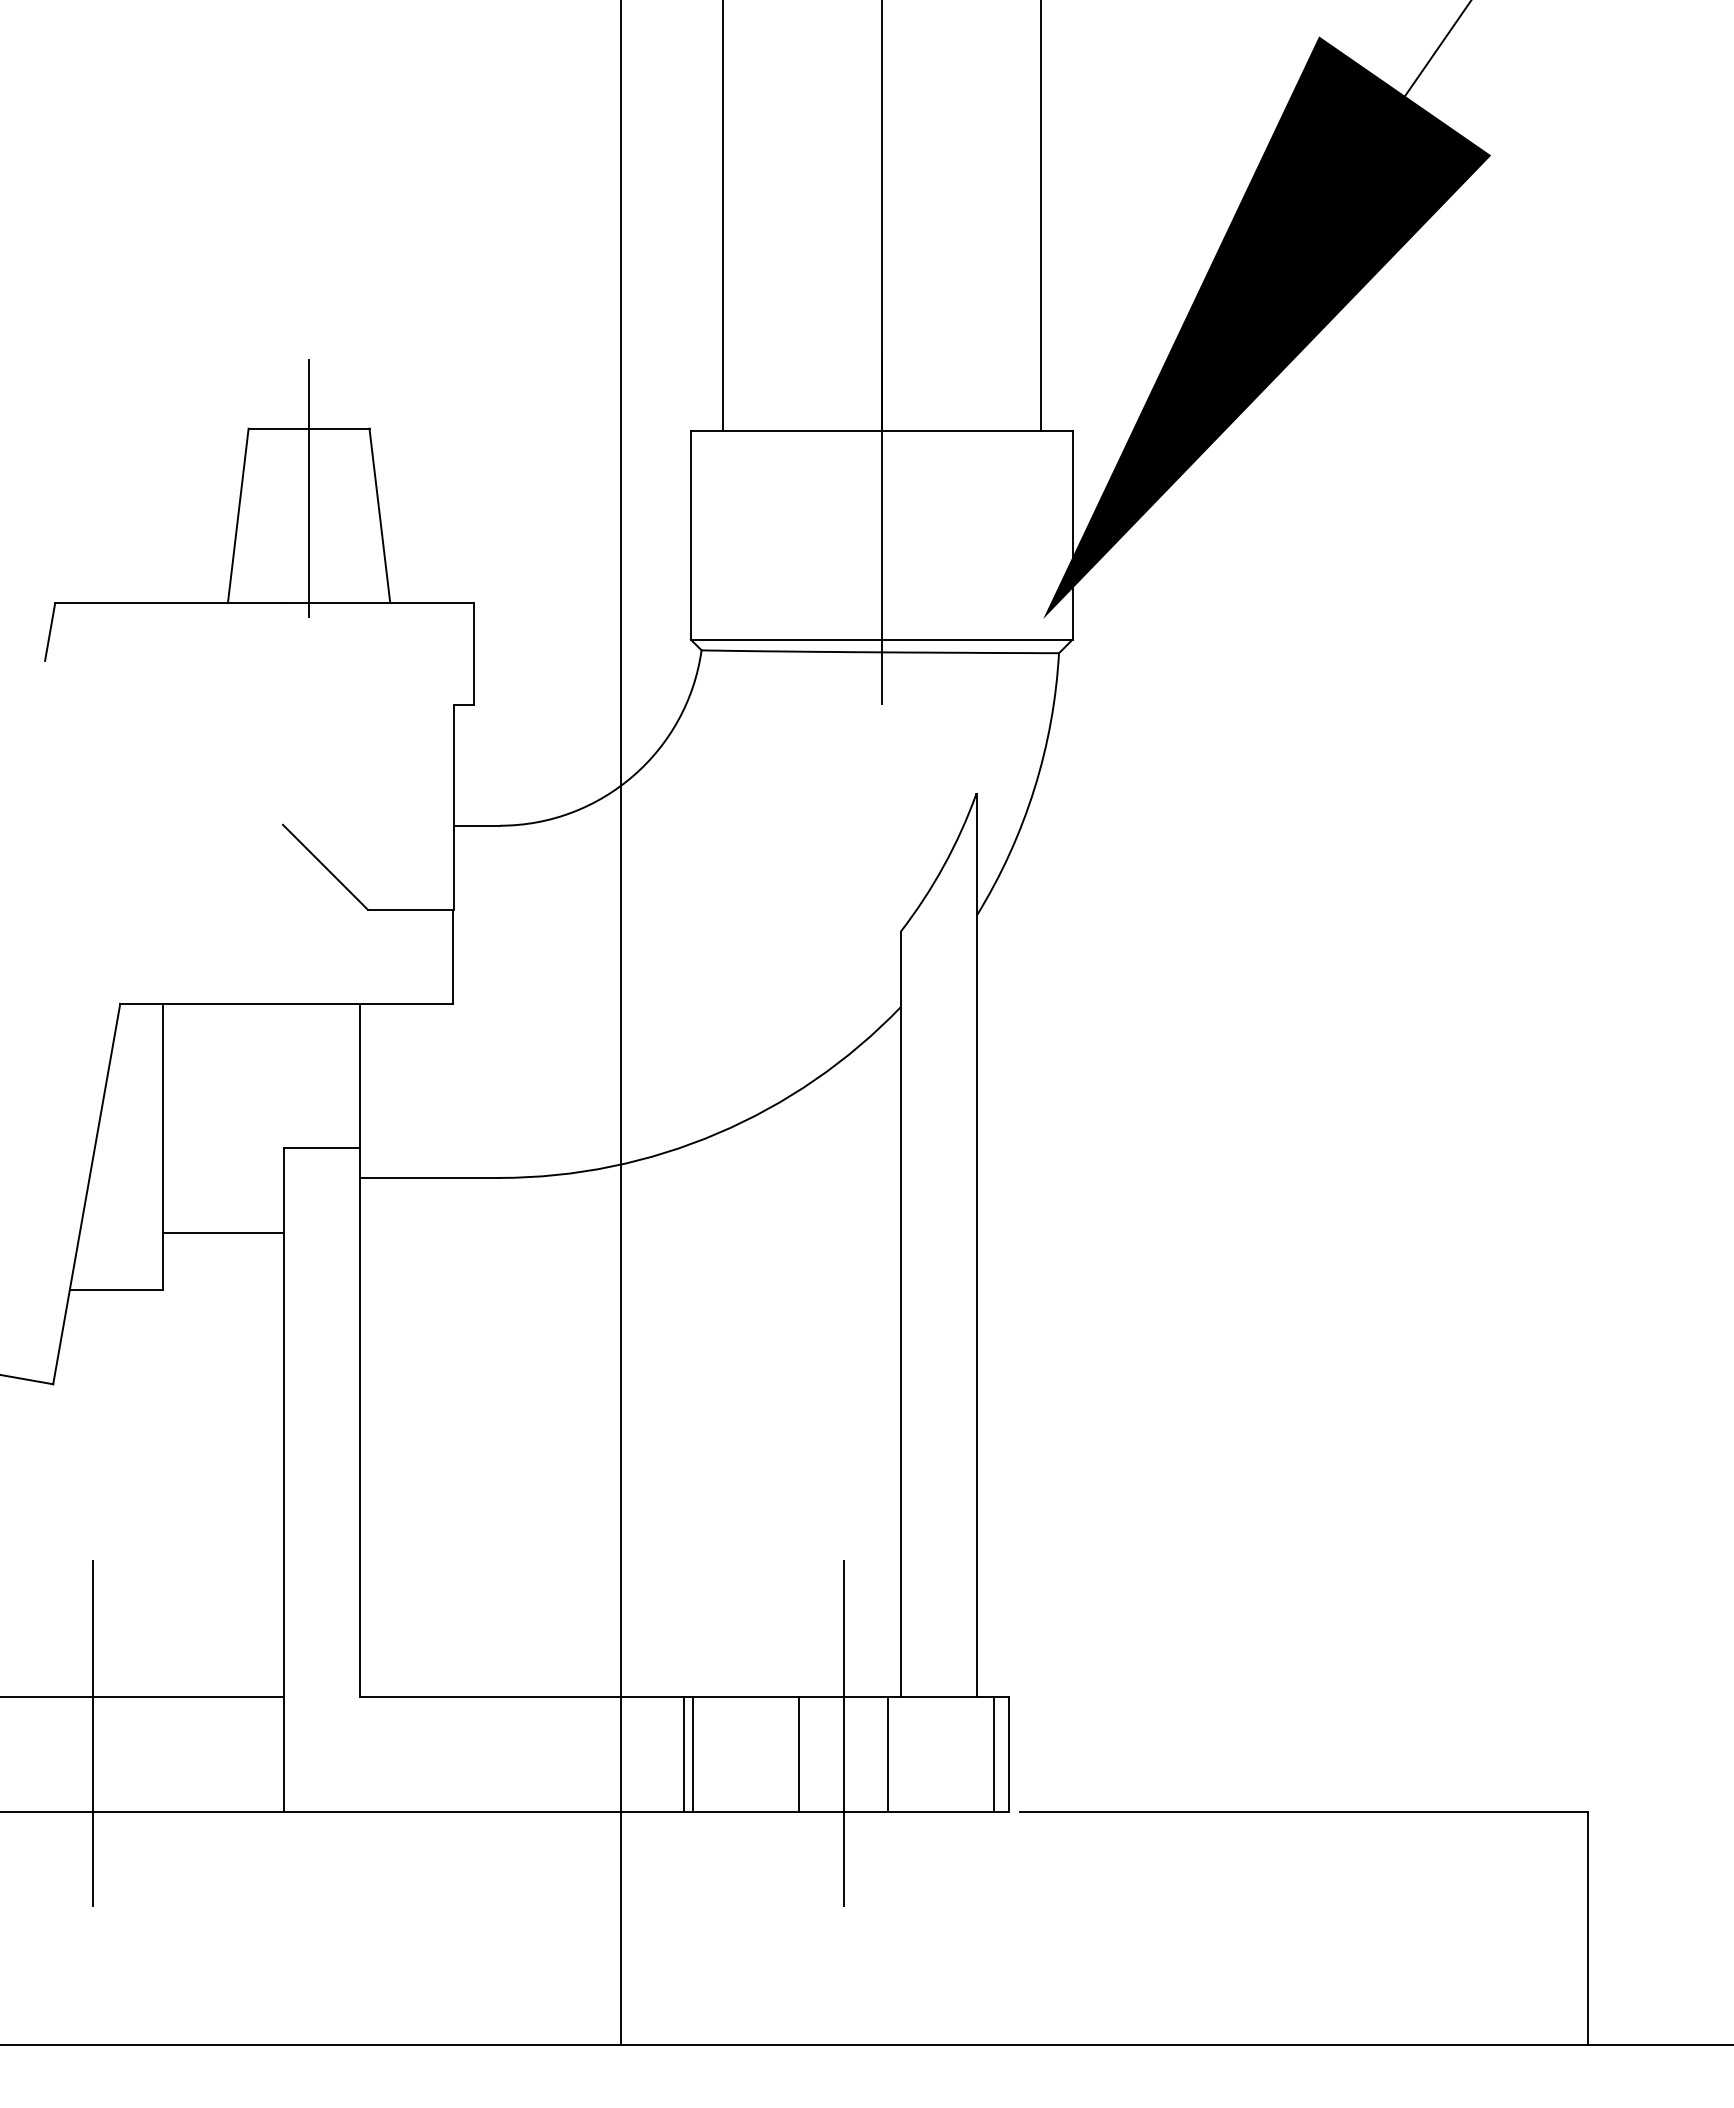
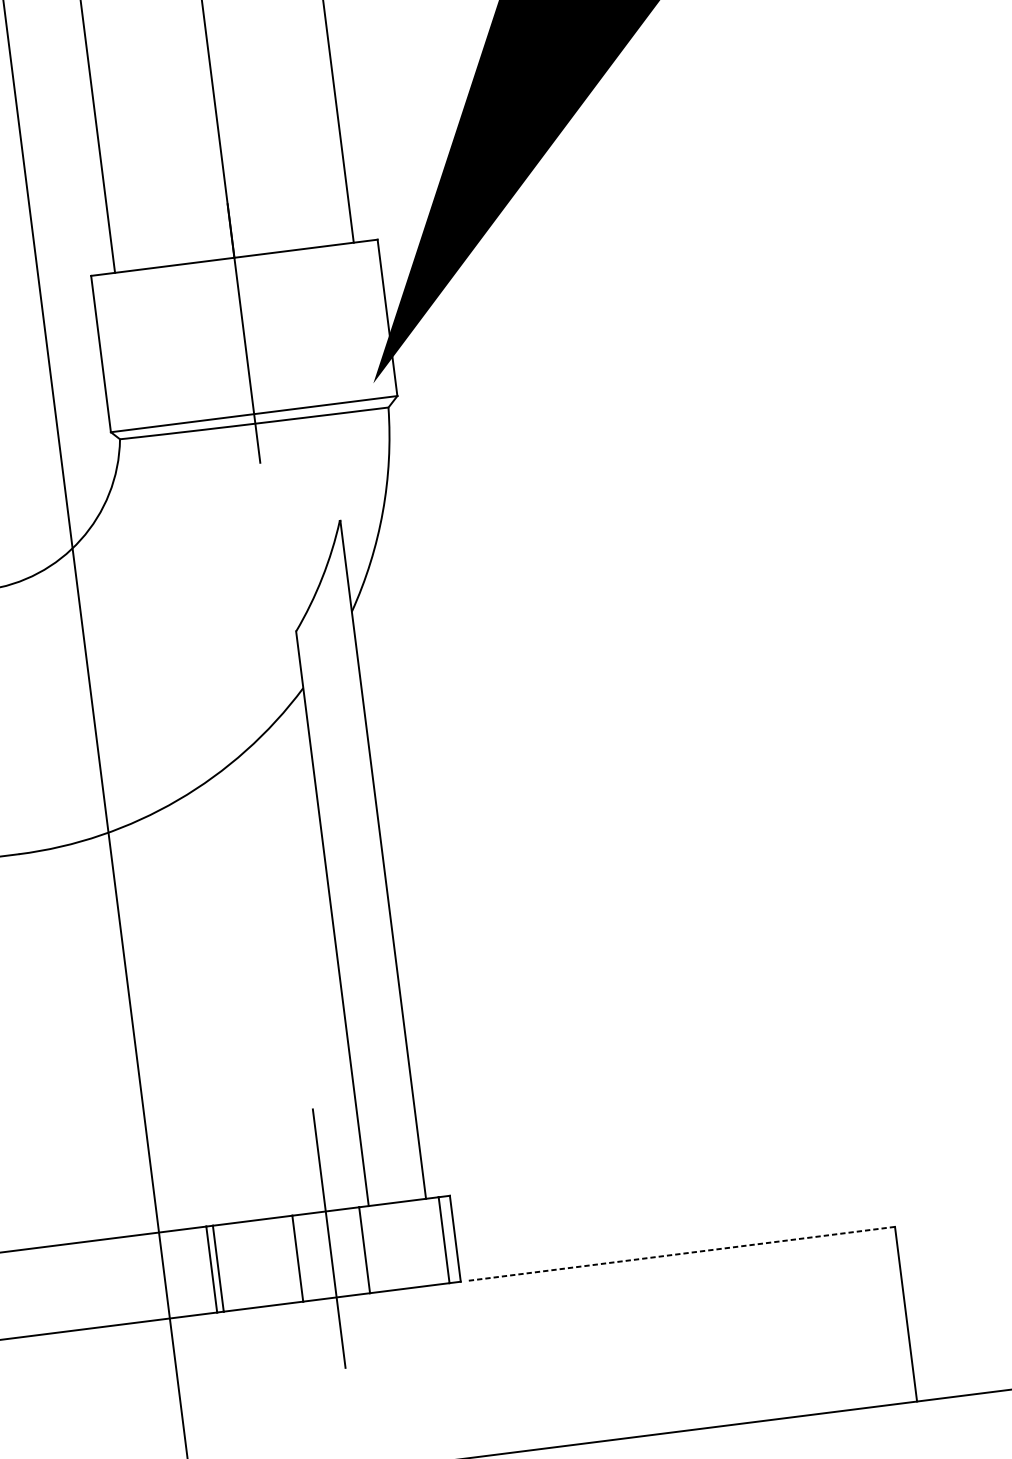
line: (1304, 1811) -> (682, 1253), solid -> dashed

